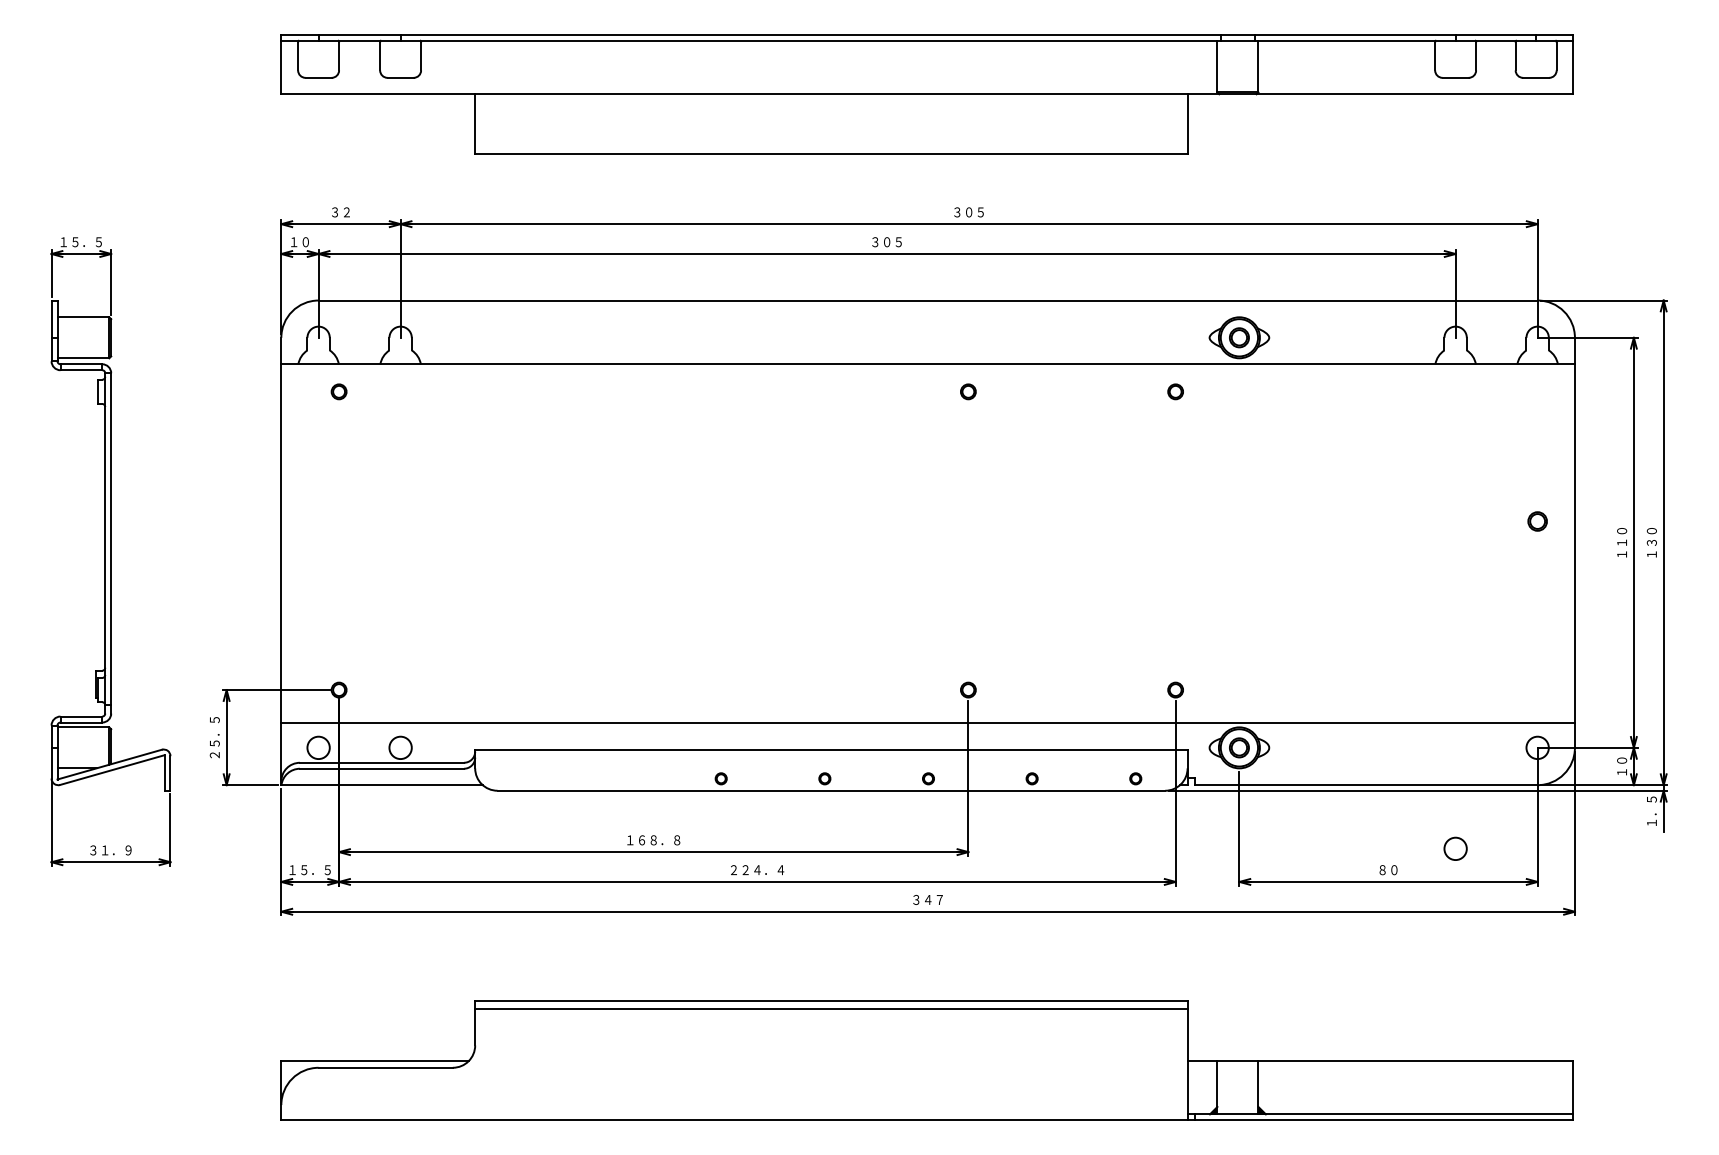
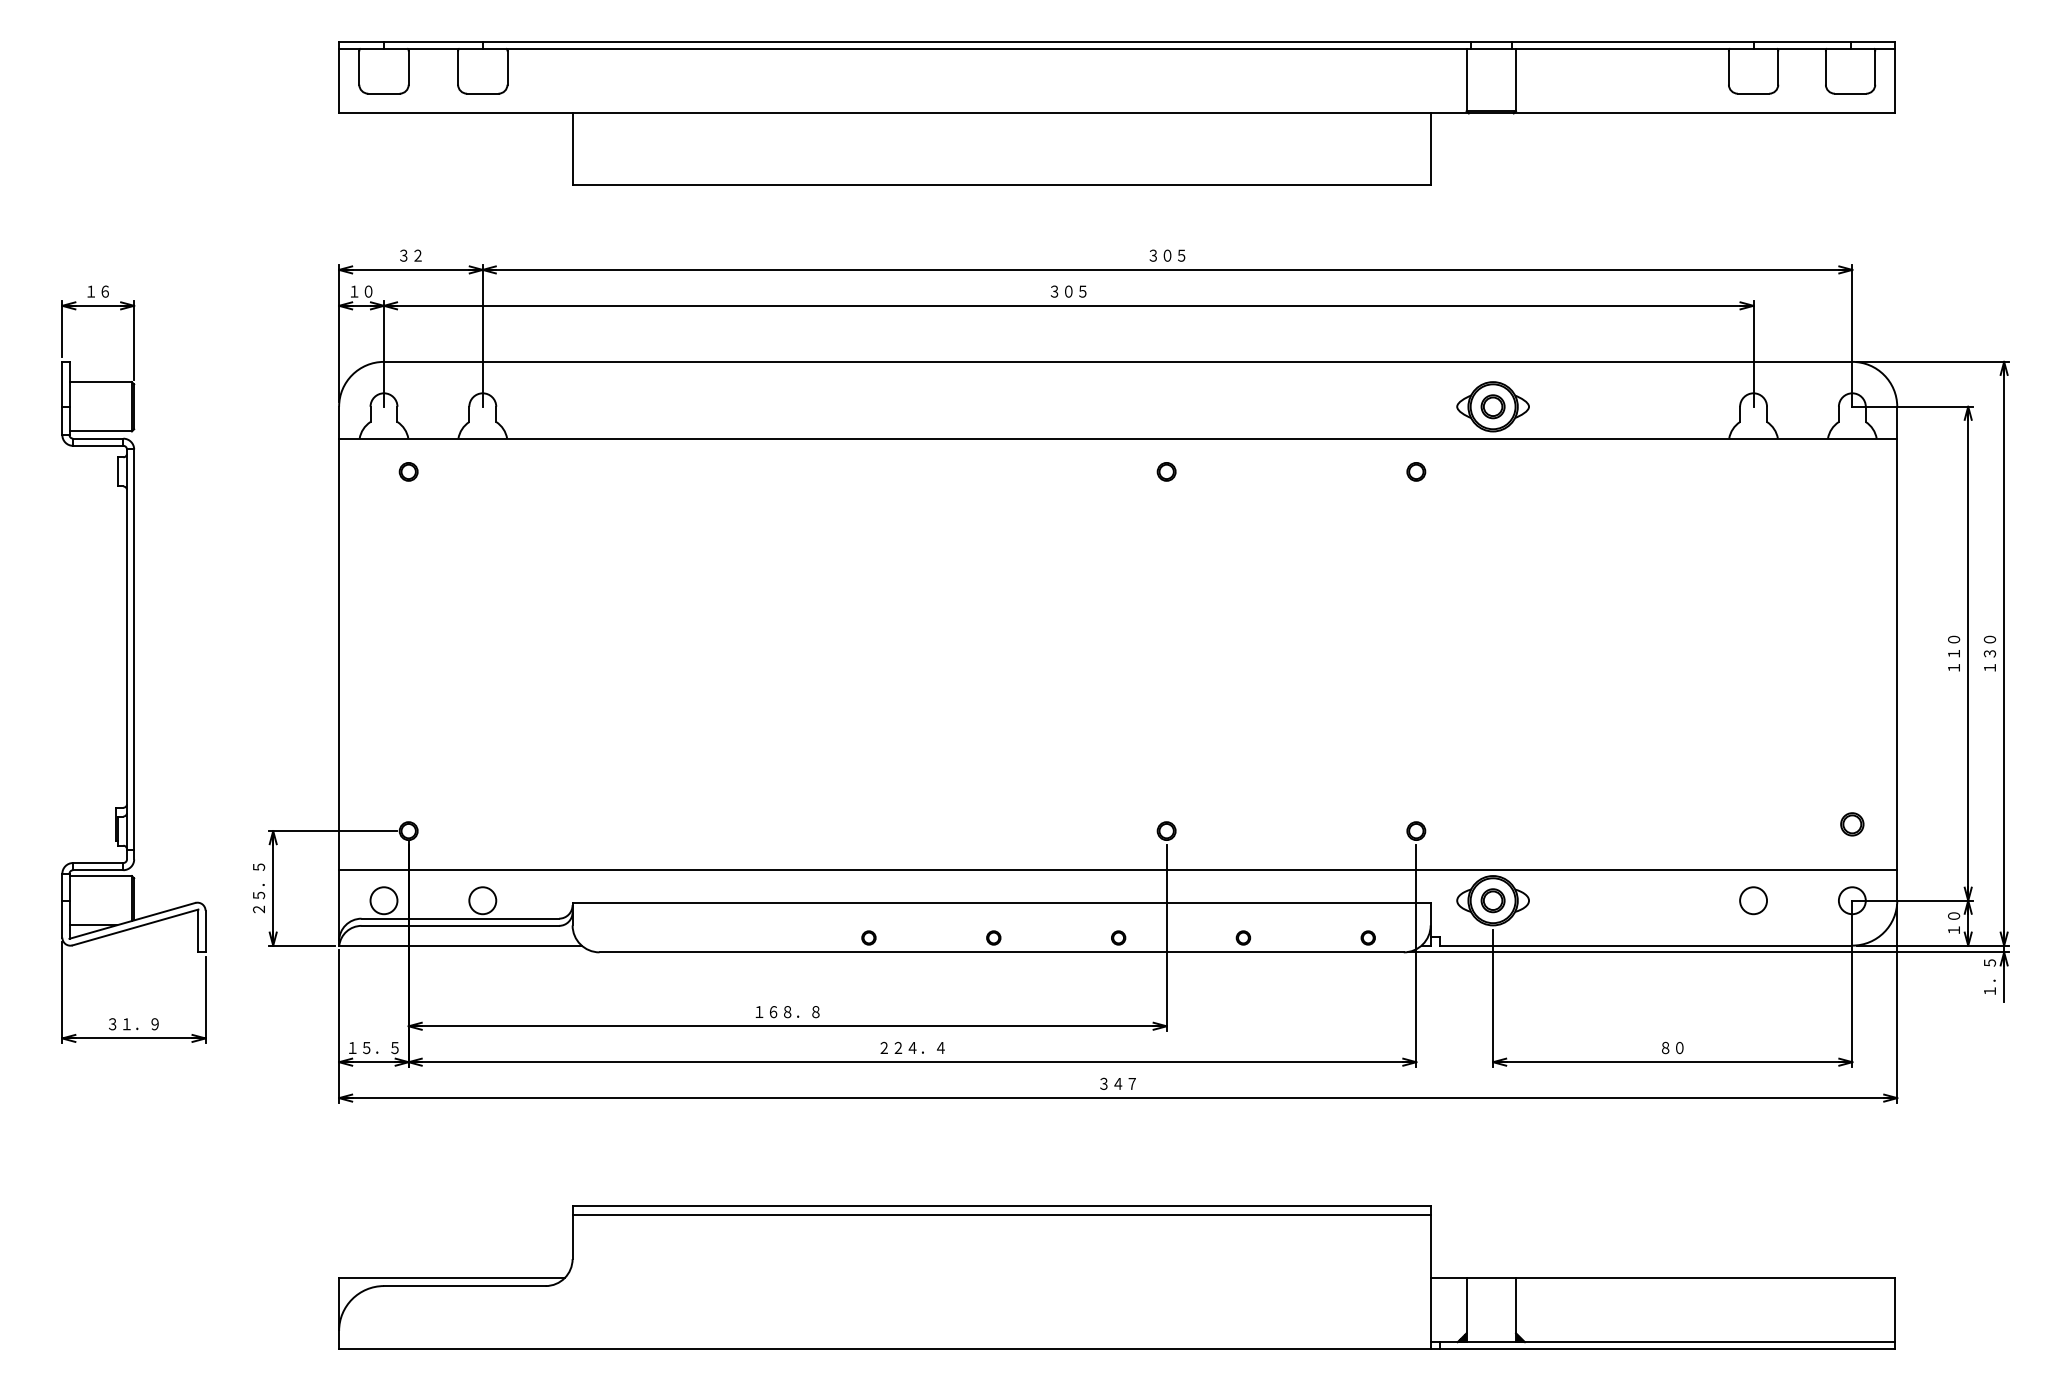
text: (80, 242) -> (97, 291), １５．５ -> １６
part: (1537, 521) -> (1852, 824), moved
circle: (1455, 848) -> (1753, 900), moved

